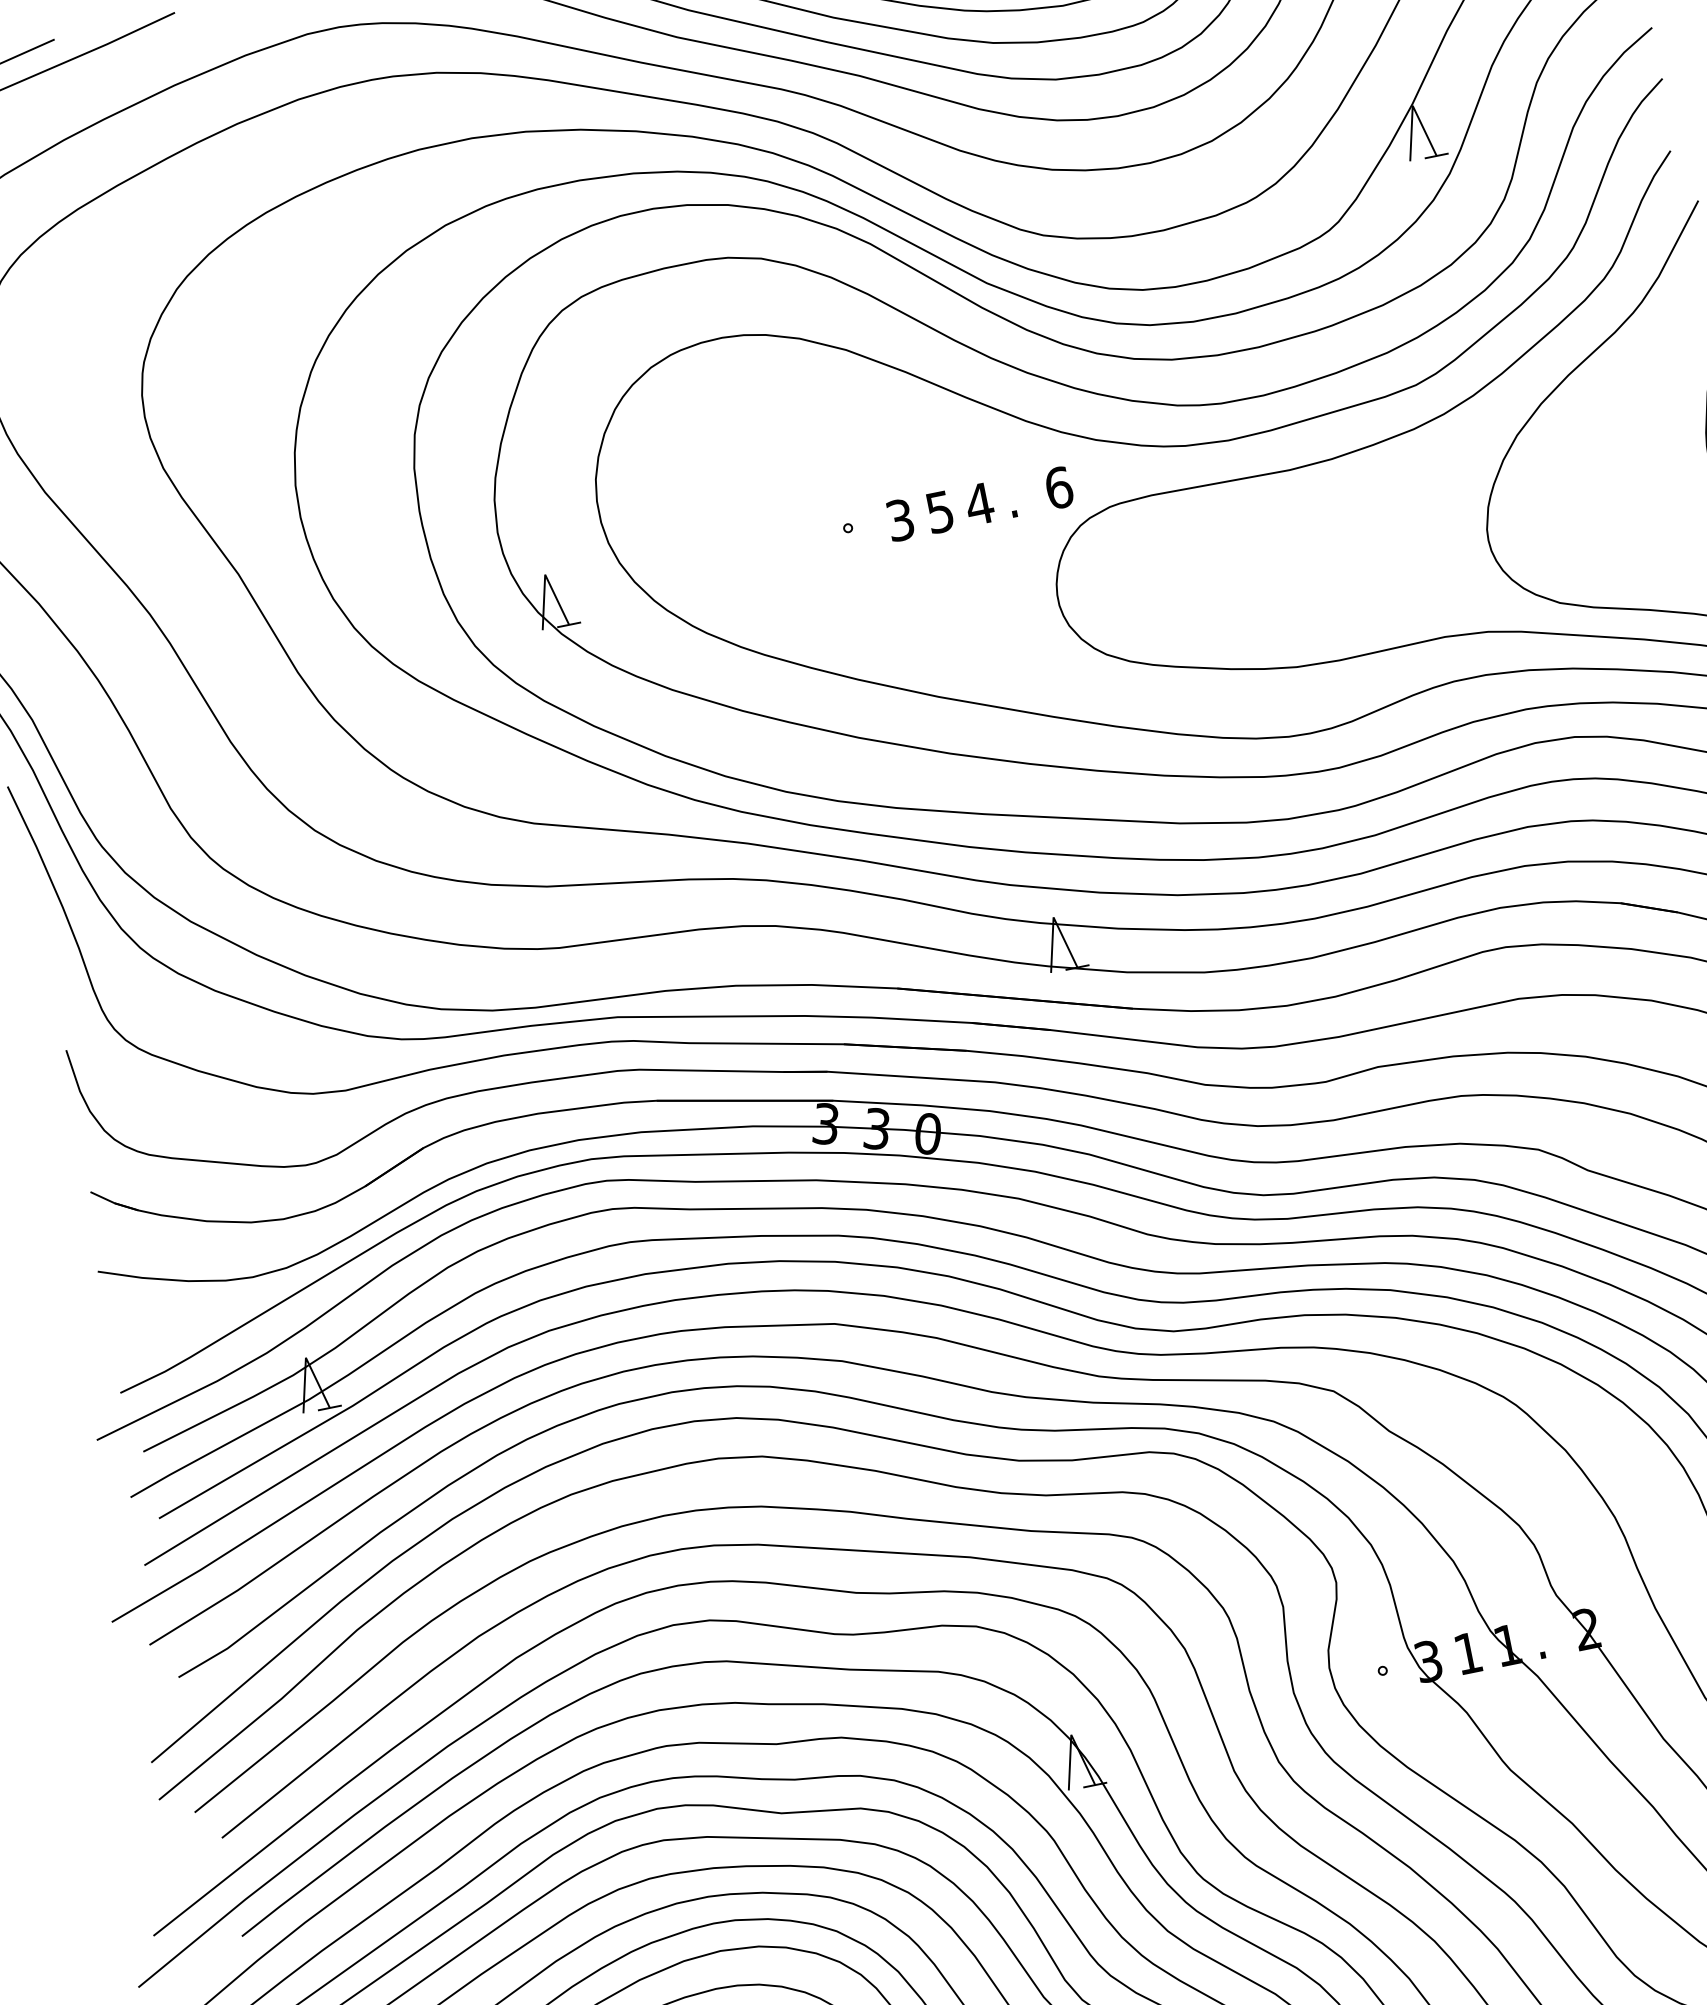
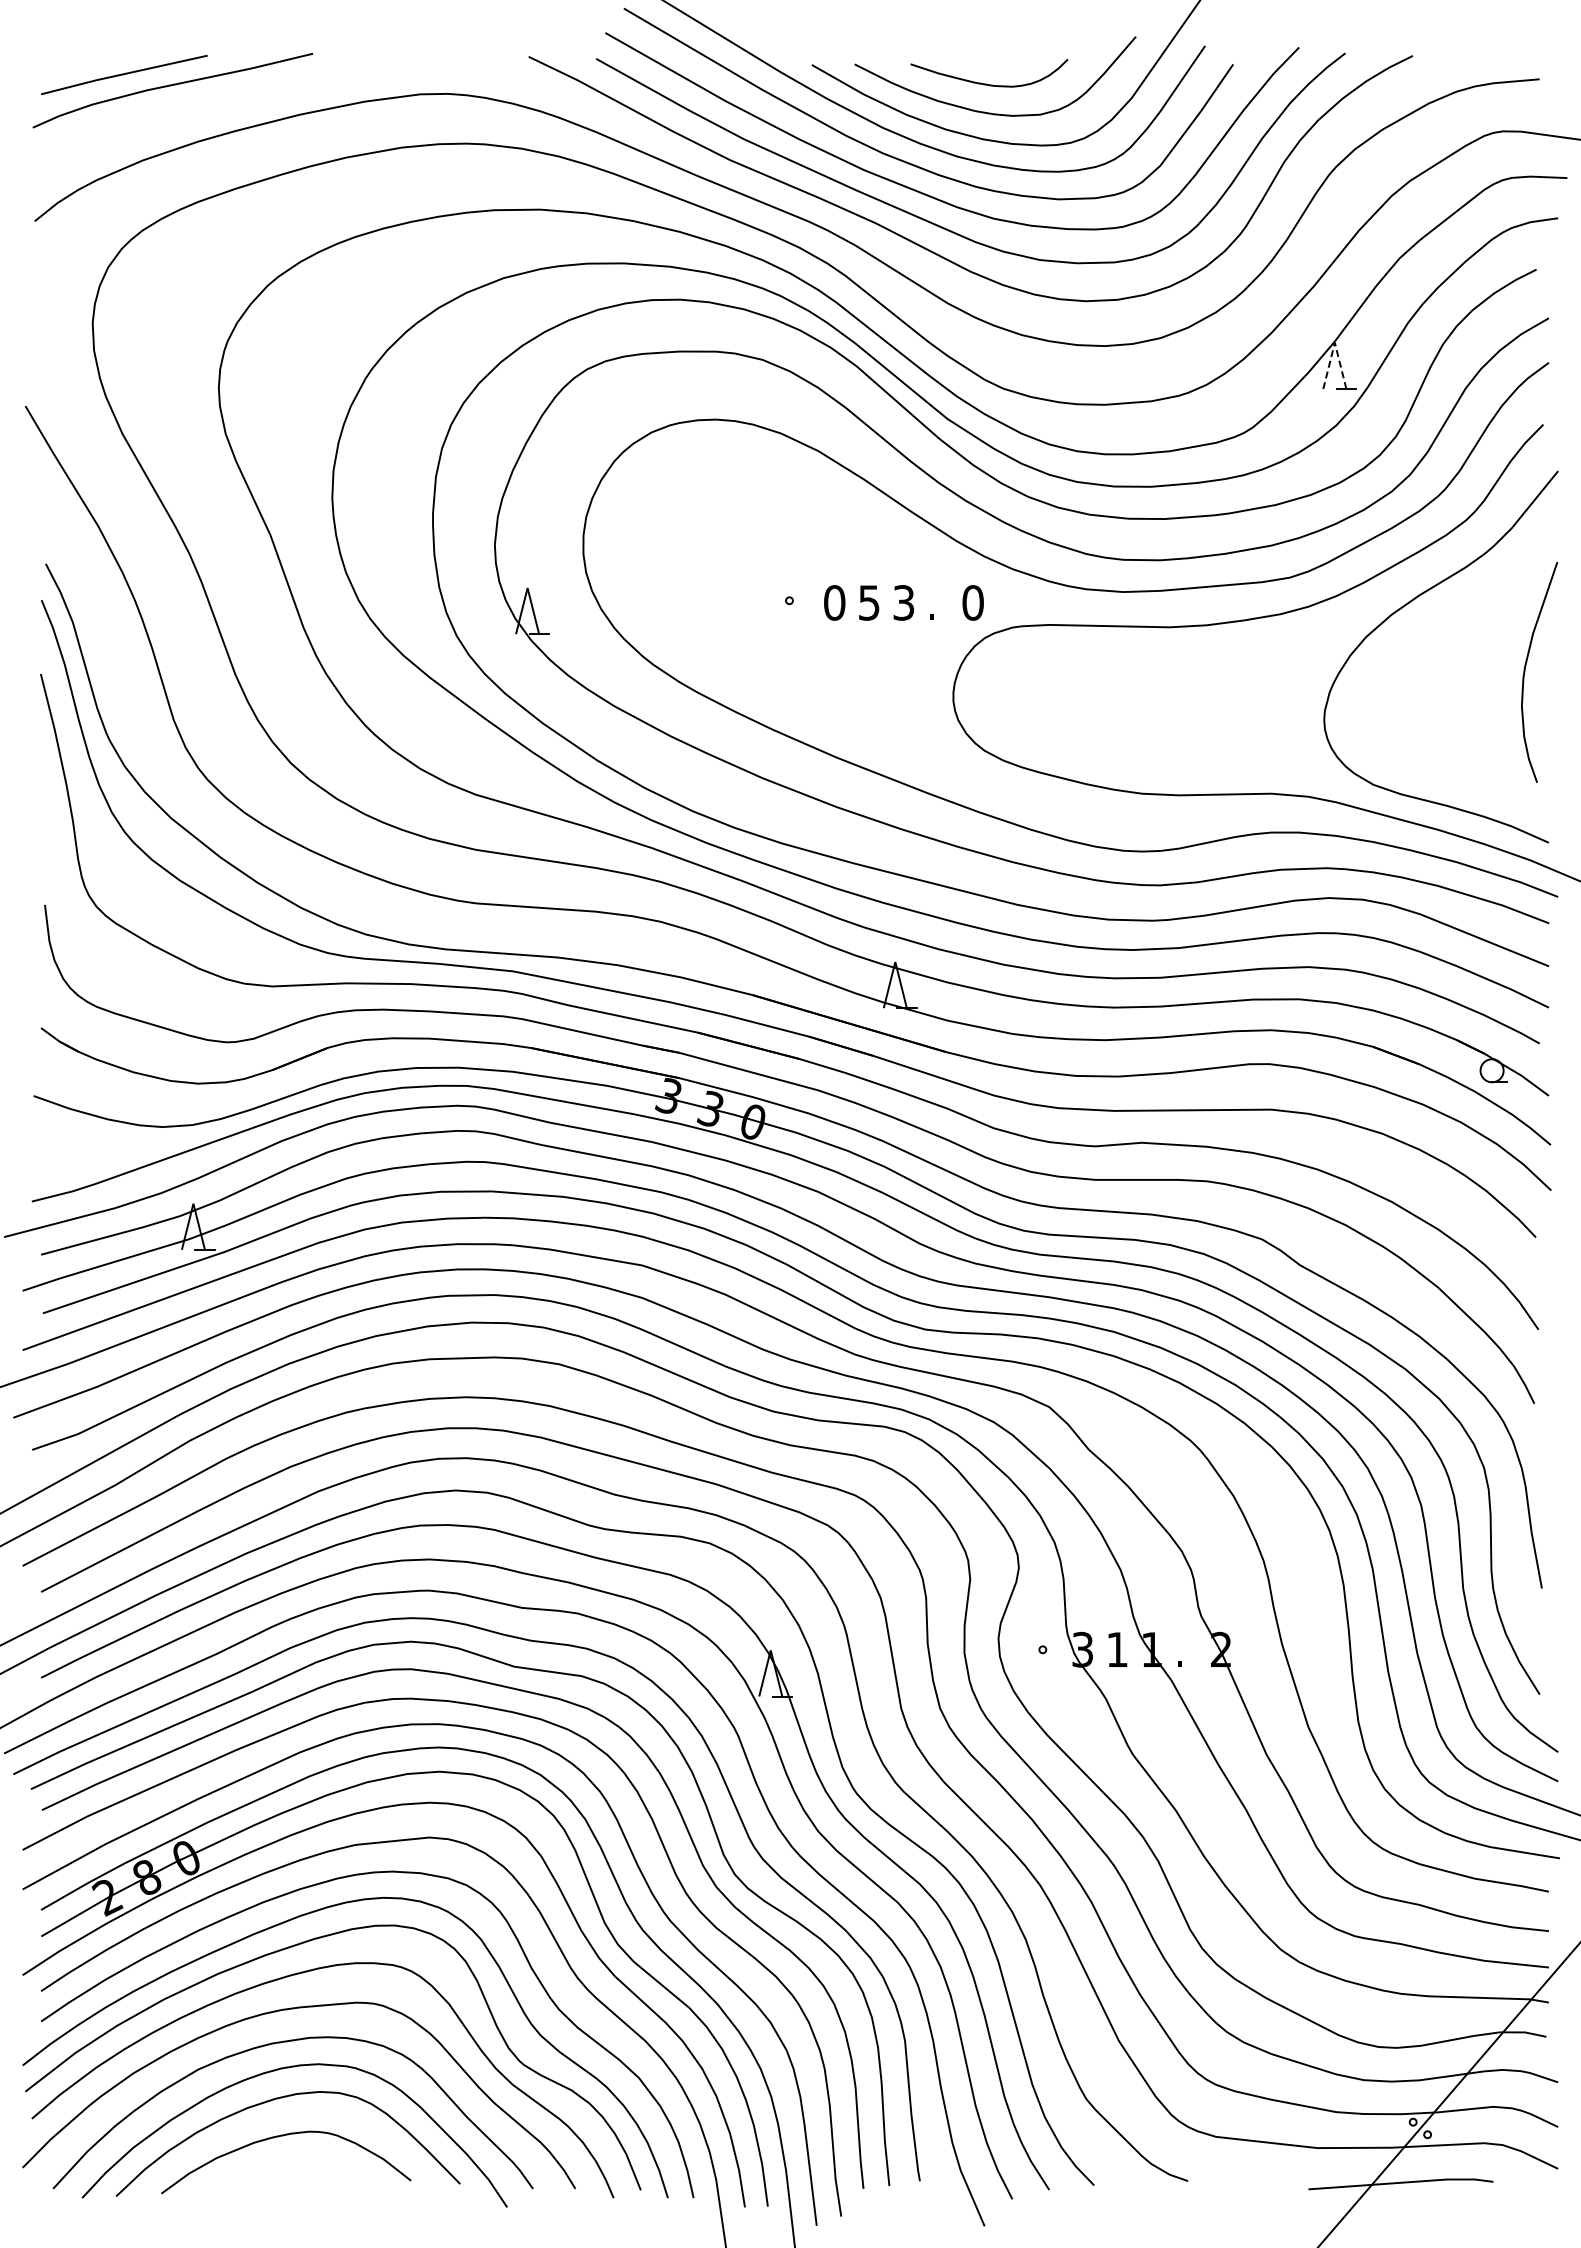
line: (1412, 105) -> (1334, 342), solid -> dashed
text: (1059, 487) -> (973, 602), 6 -> 0
text: (979, 503) -> (903, 602), 4 -> 3
text: (900, 519) -> (834, 602), 3 -> 0

